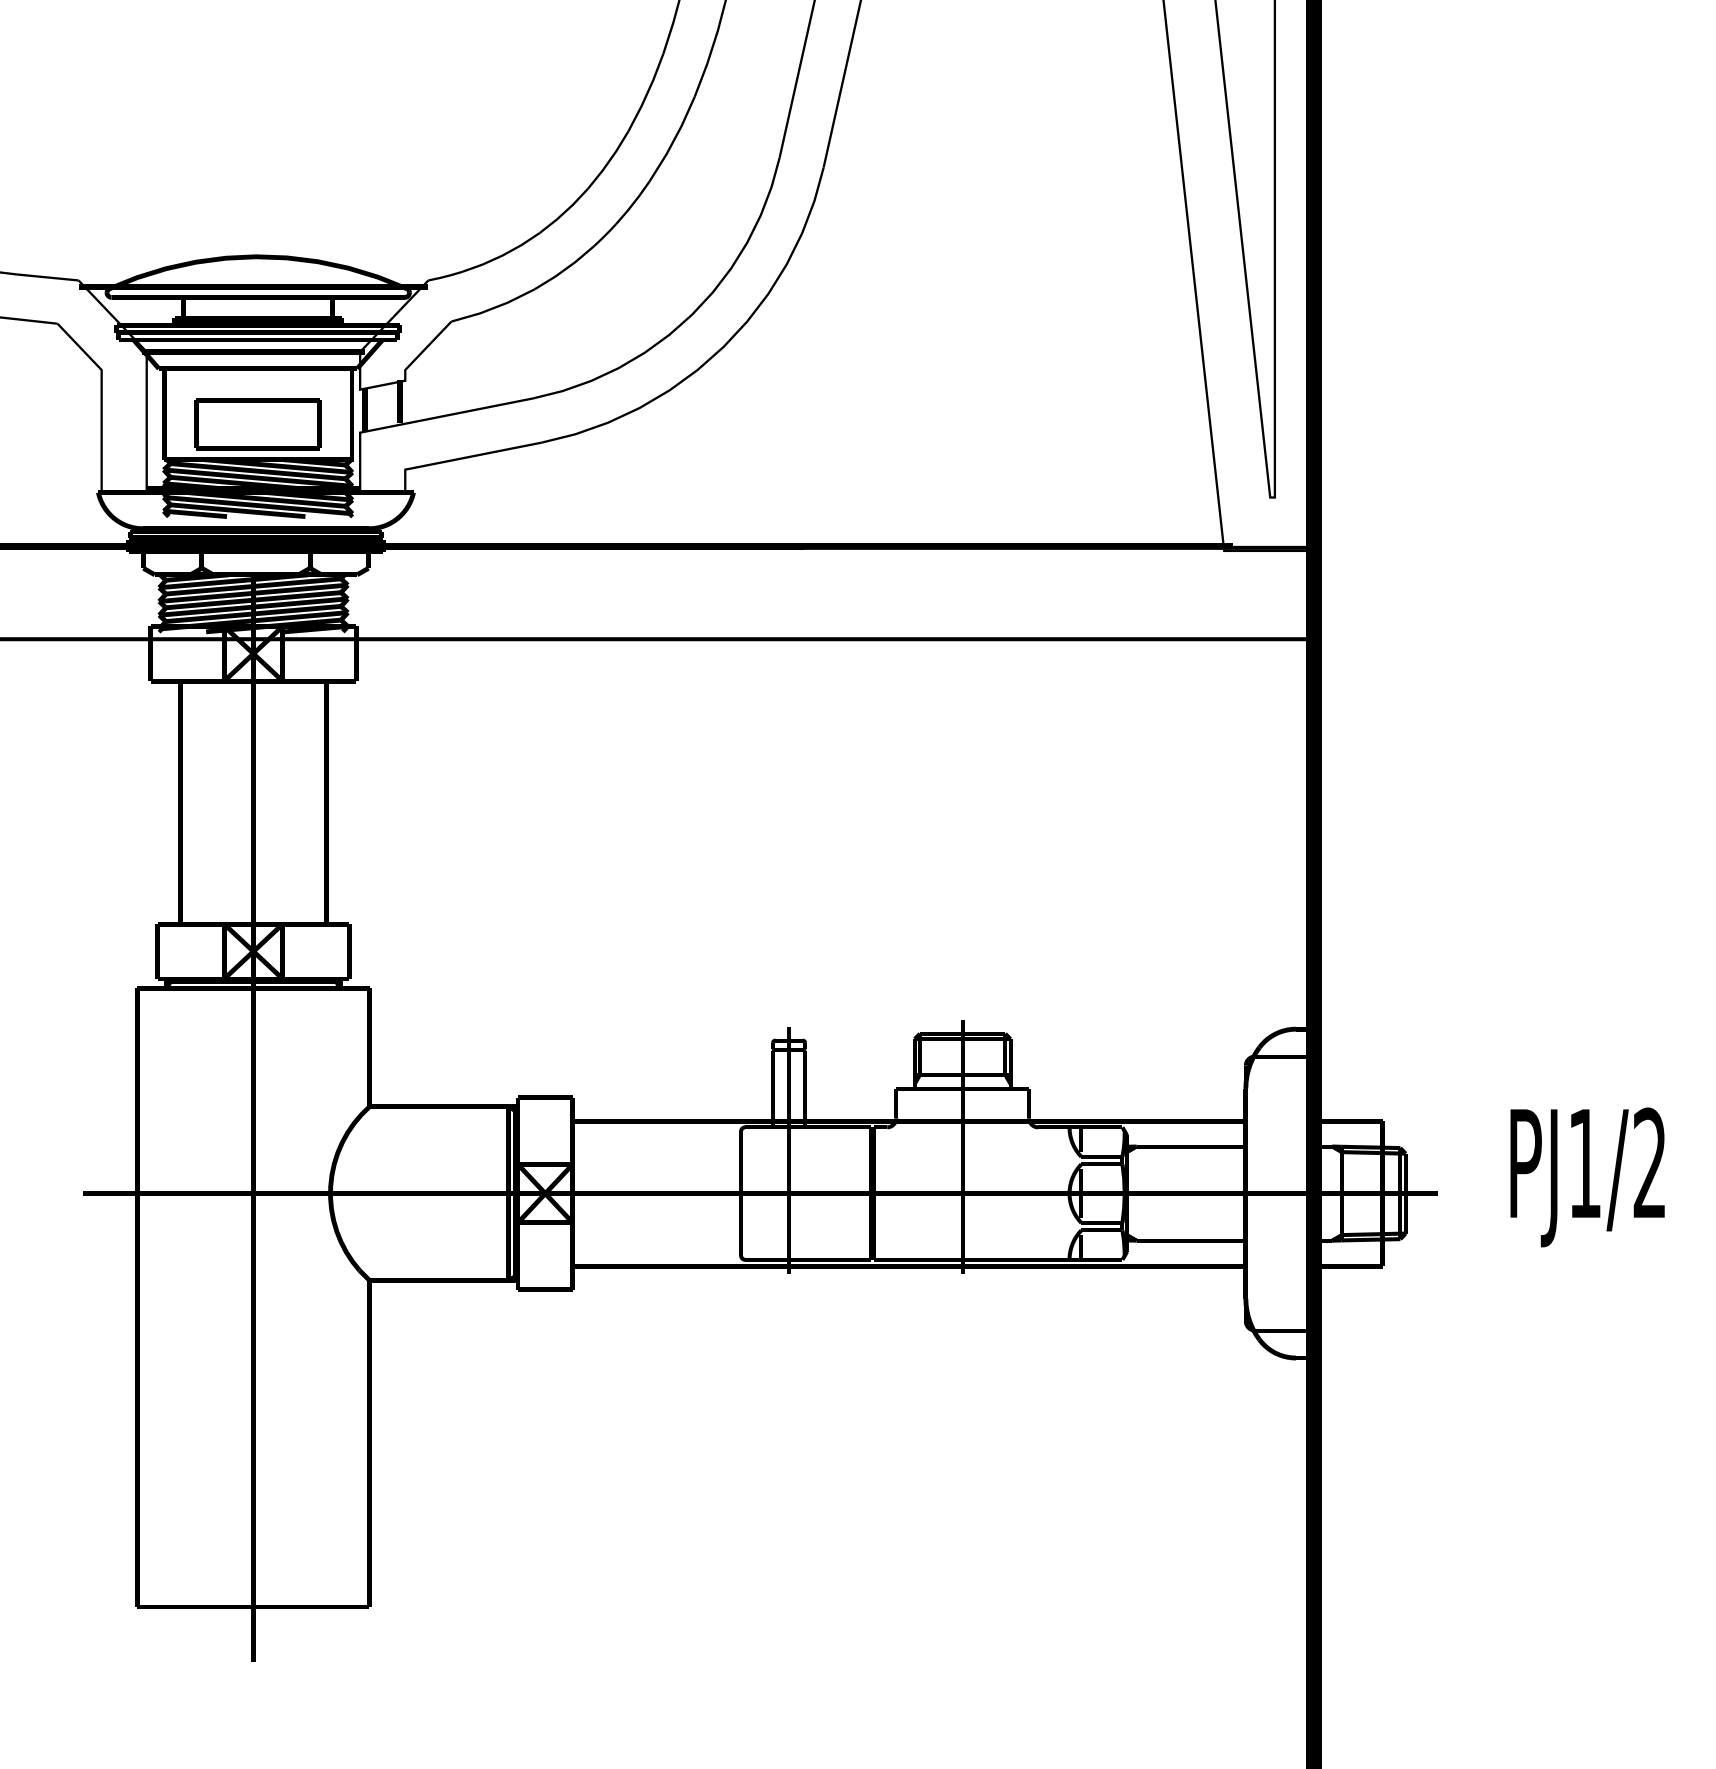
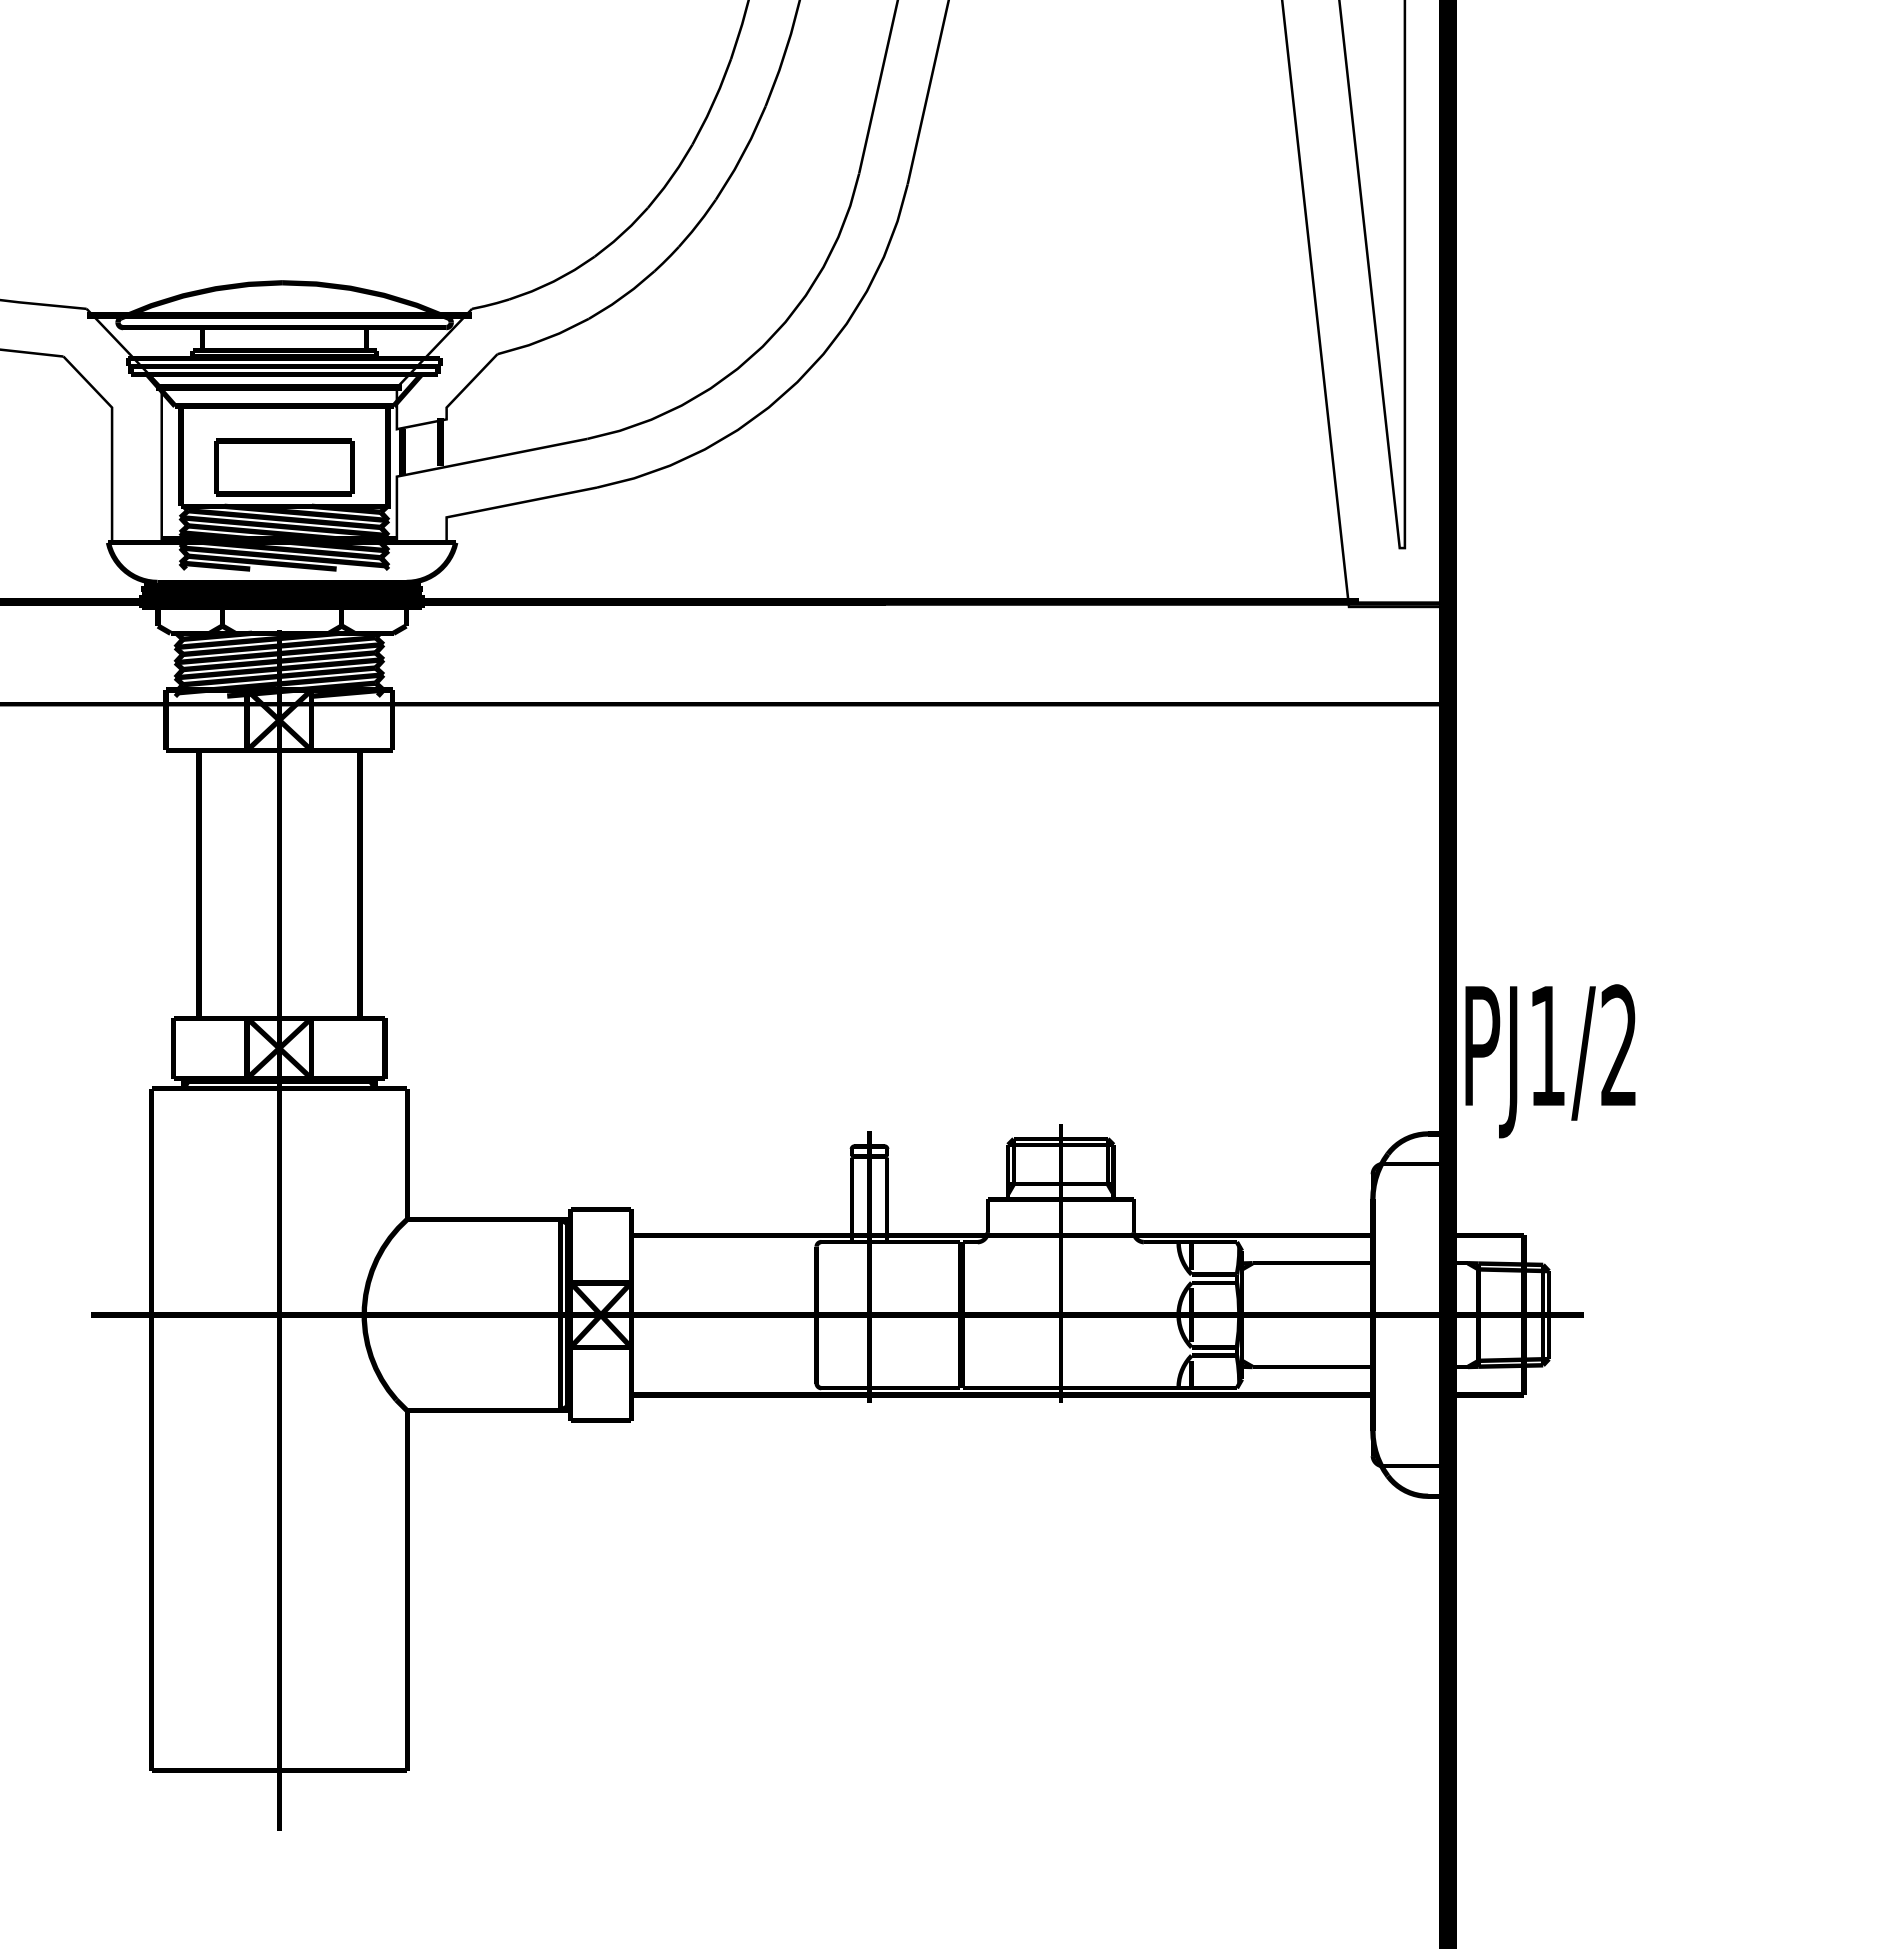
text: (1587, 1177) -> (1550, 1061), moved

